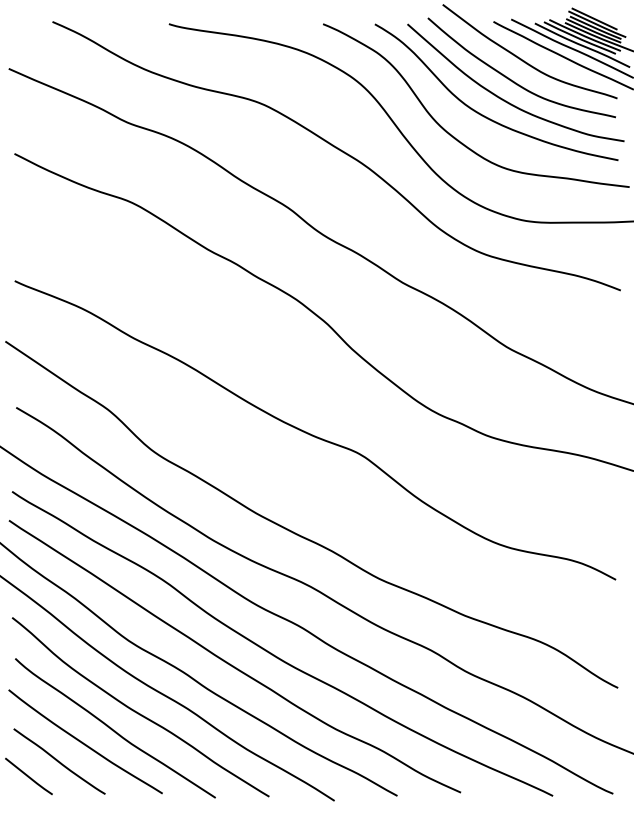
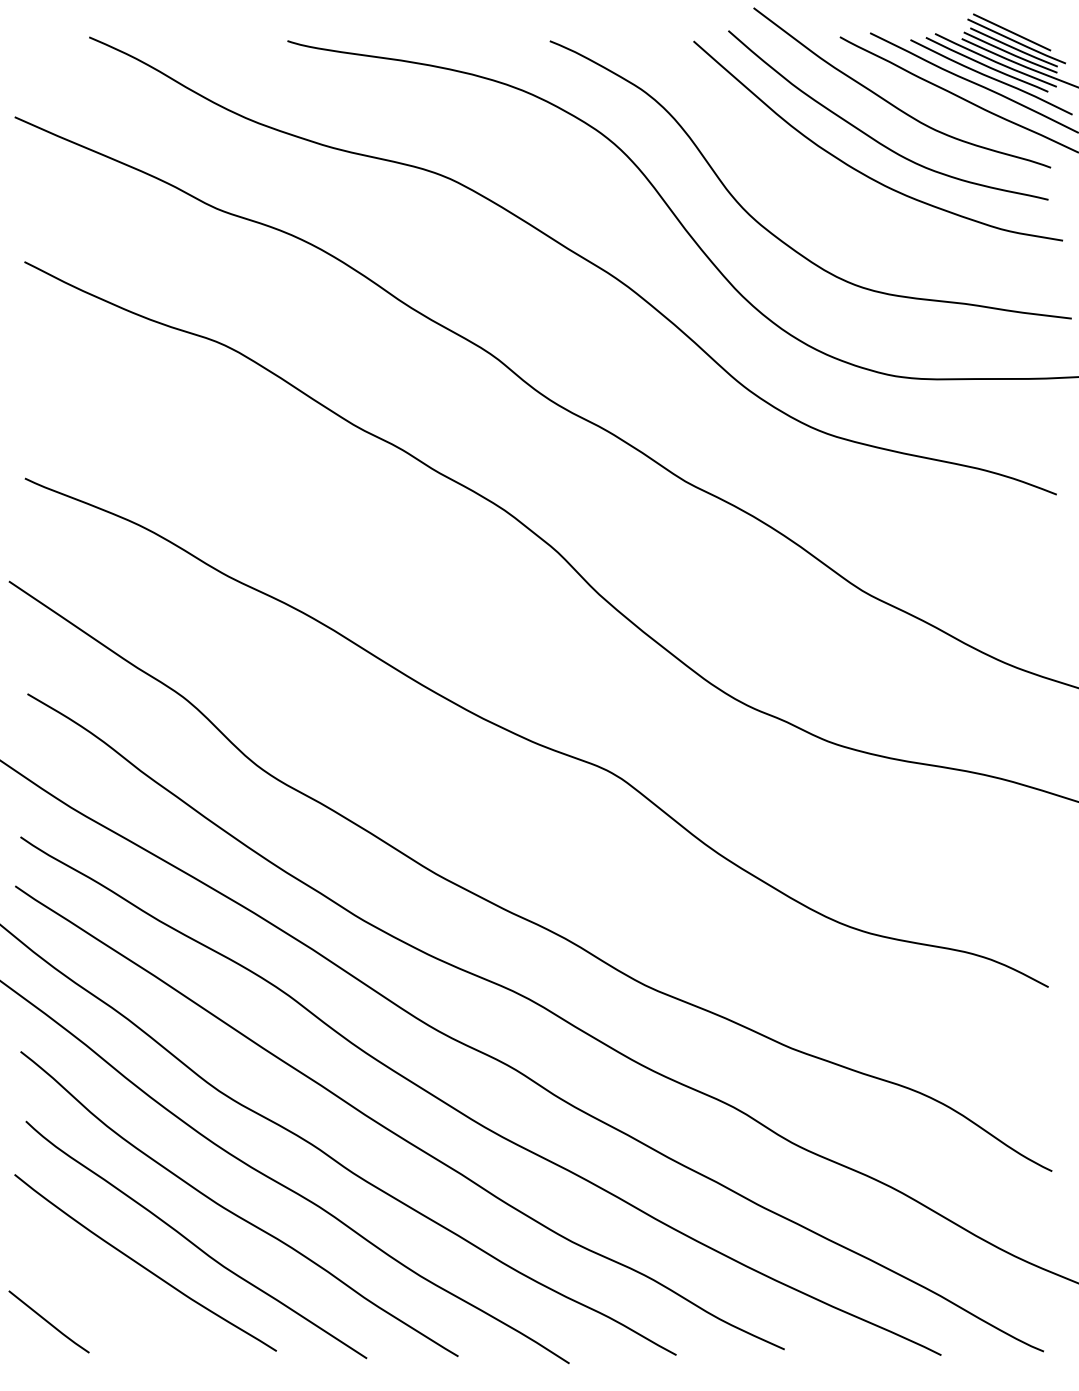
curve: (481, 113) -> (819, 193), removed
curve: (59, 761) -> (101, 1296), removed

